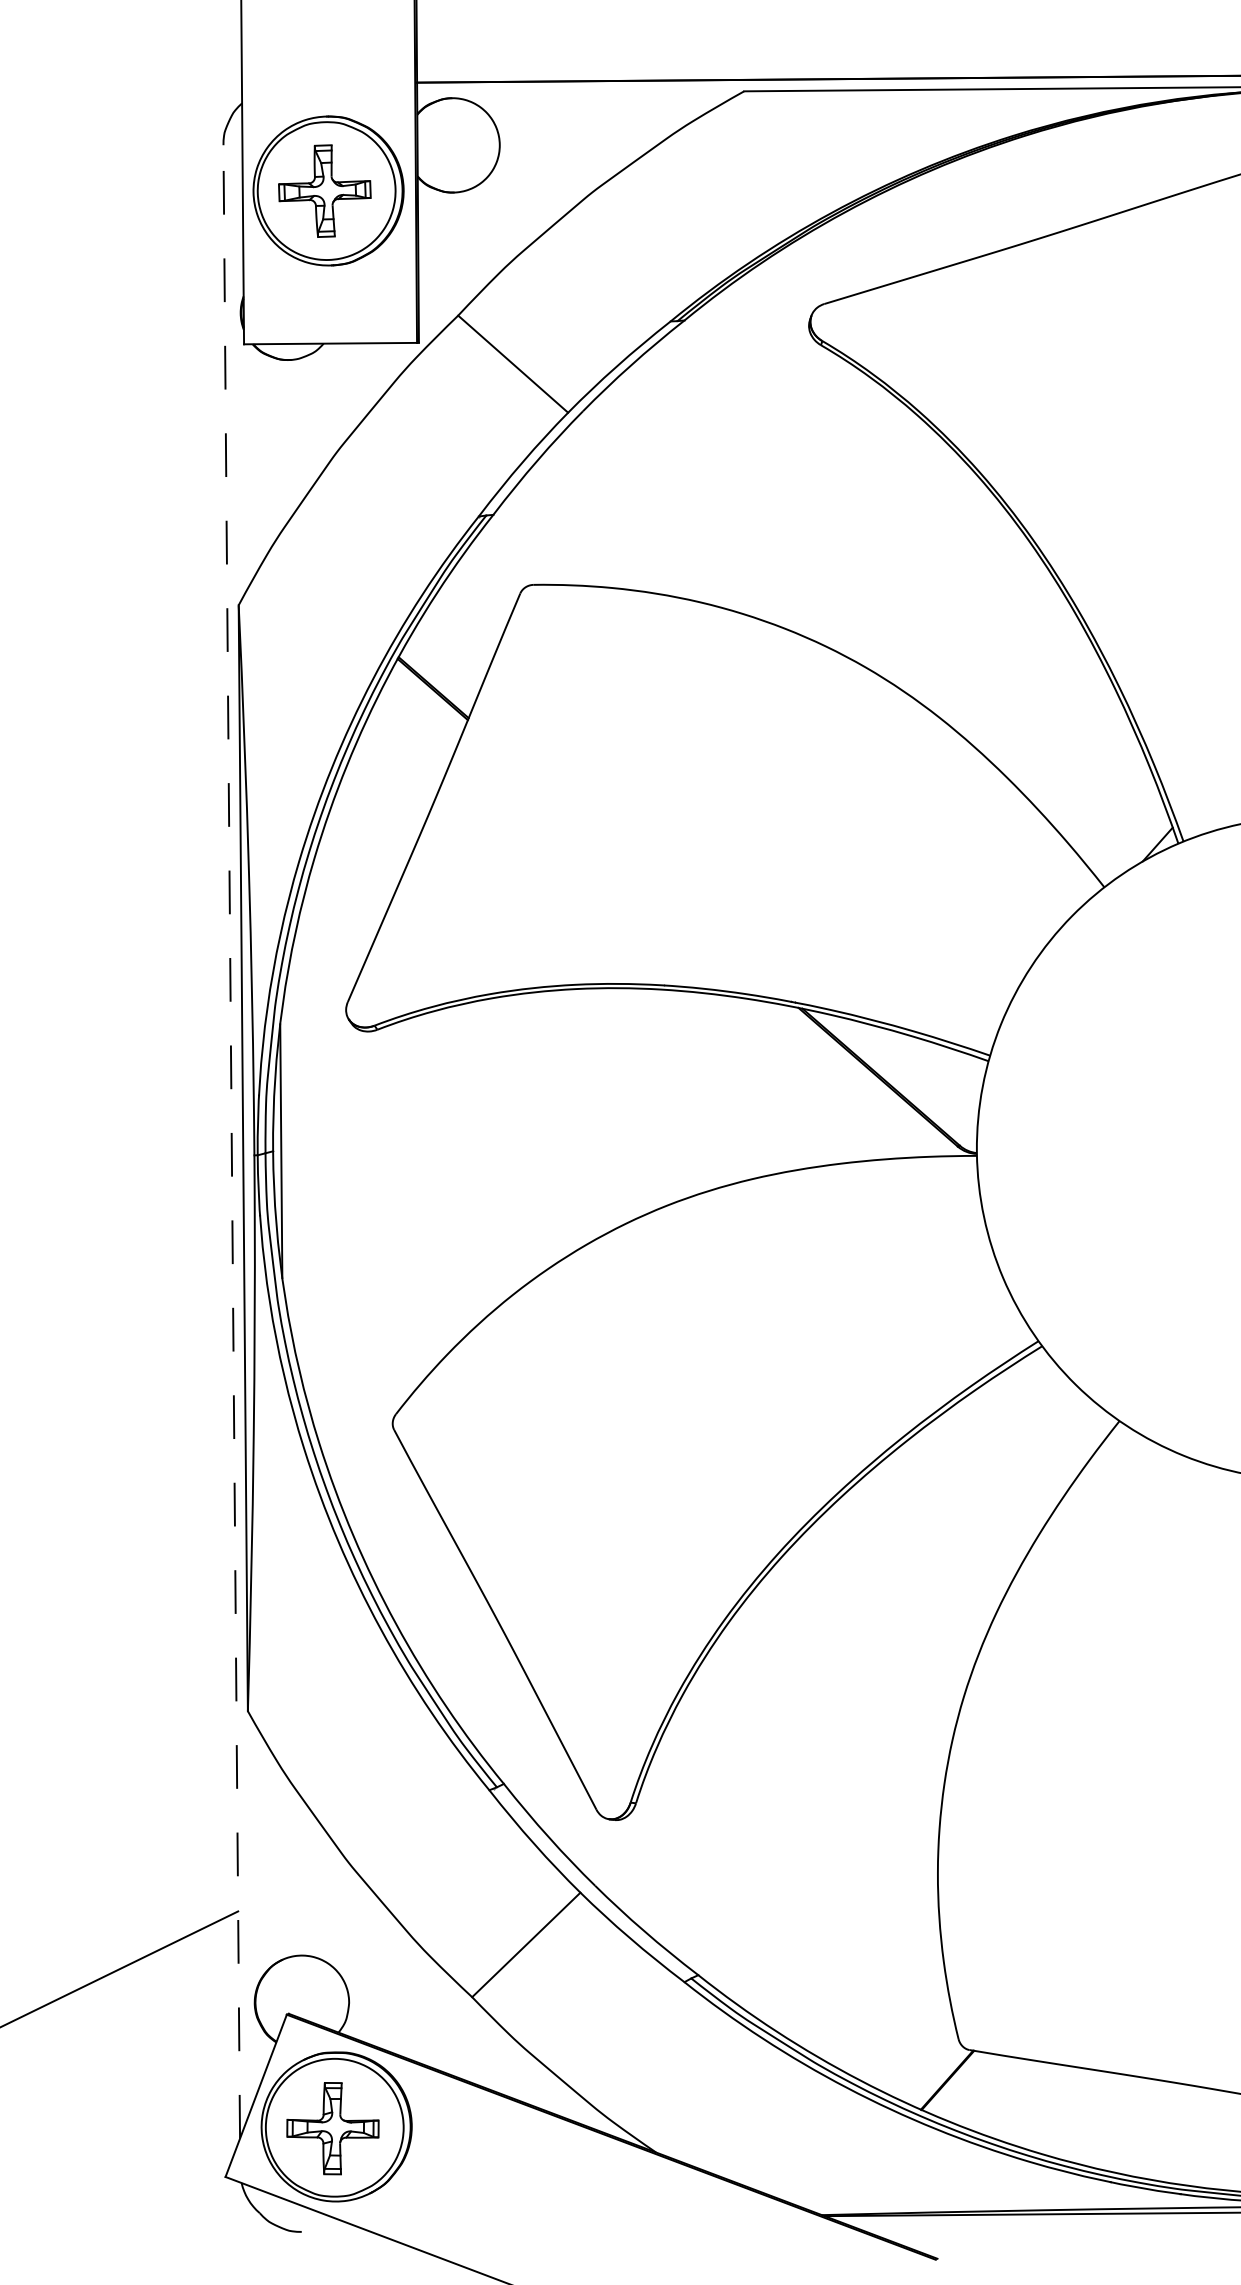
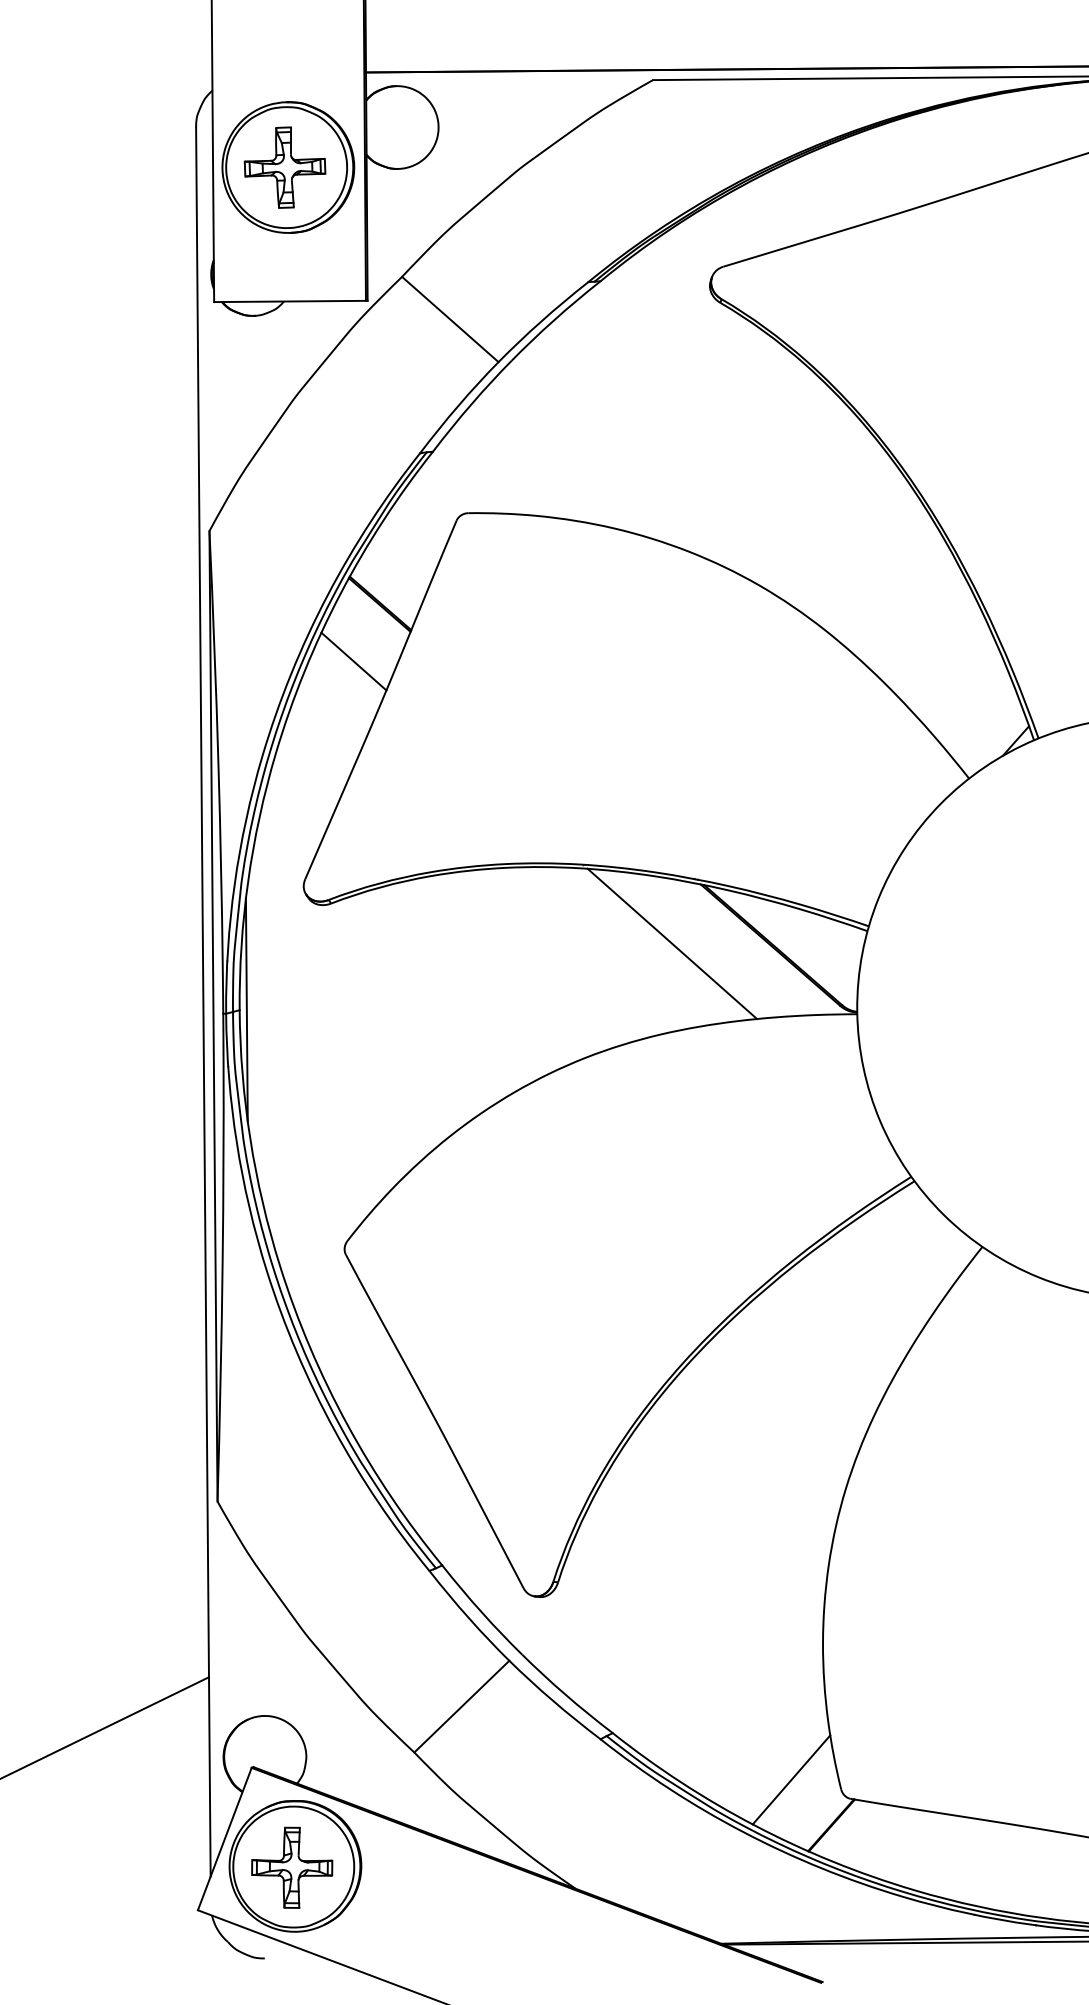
line: (403, 753) -> (354, 661), added
line: (765, 1075) -> (671, 943), added
line: (231, 1141) -> (203, 1001), dashed -> solid
line: (901, 2028) -> (791, 1779), added

